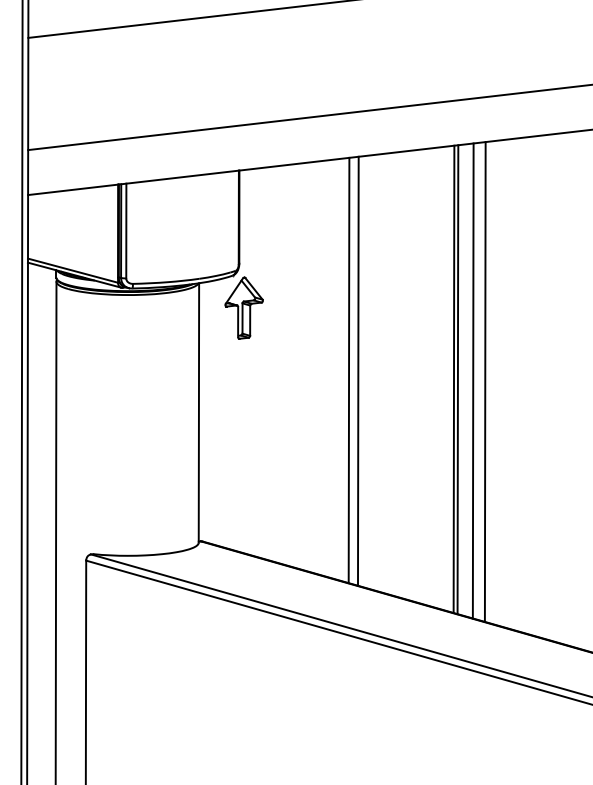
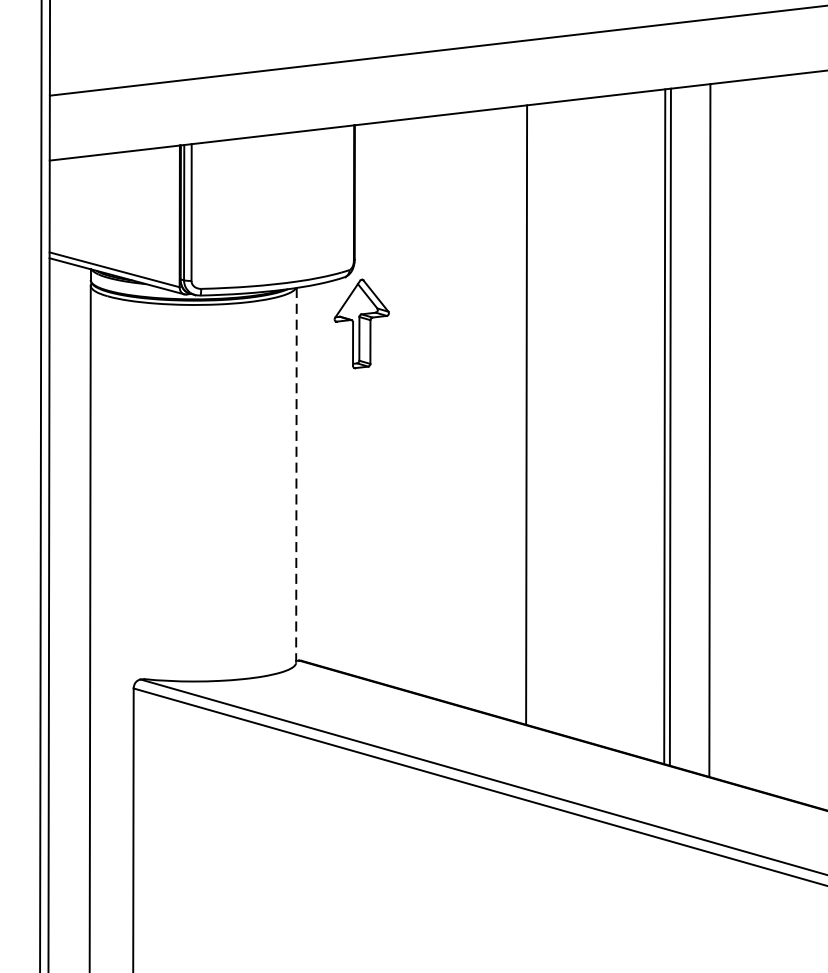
line: (348, 370) -> (512, 413), removed
line: (472, 380) -> (691, 428), removed
line: (198, 412) -> (295, 474), solid -> dashed

